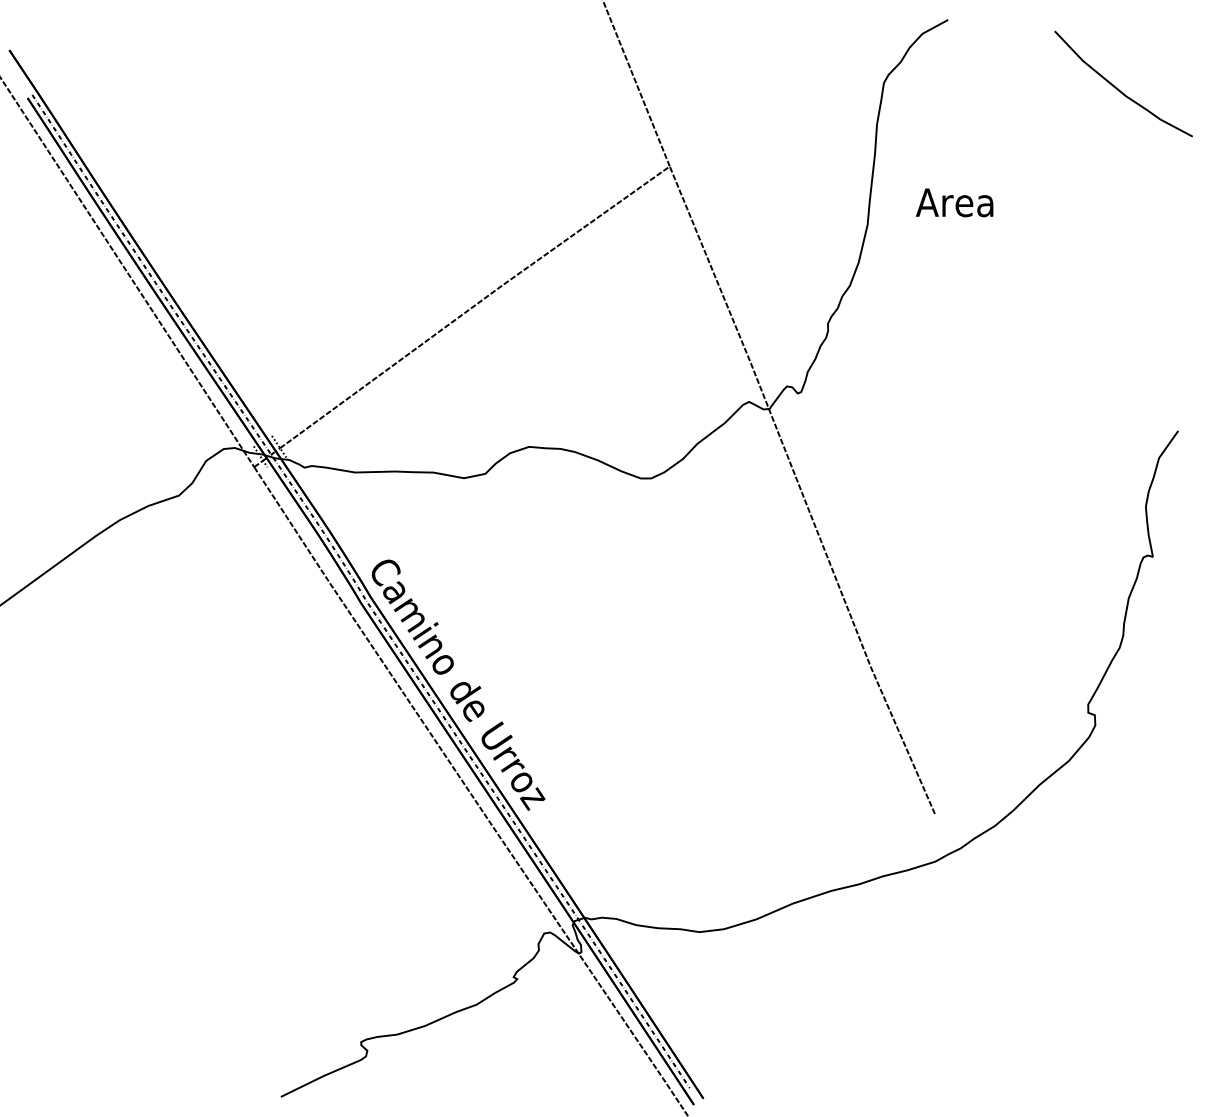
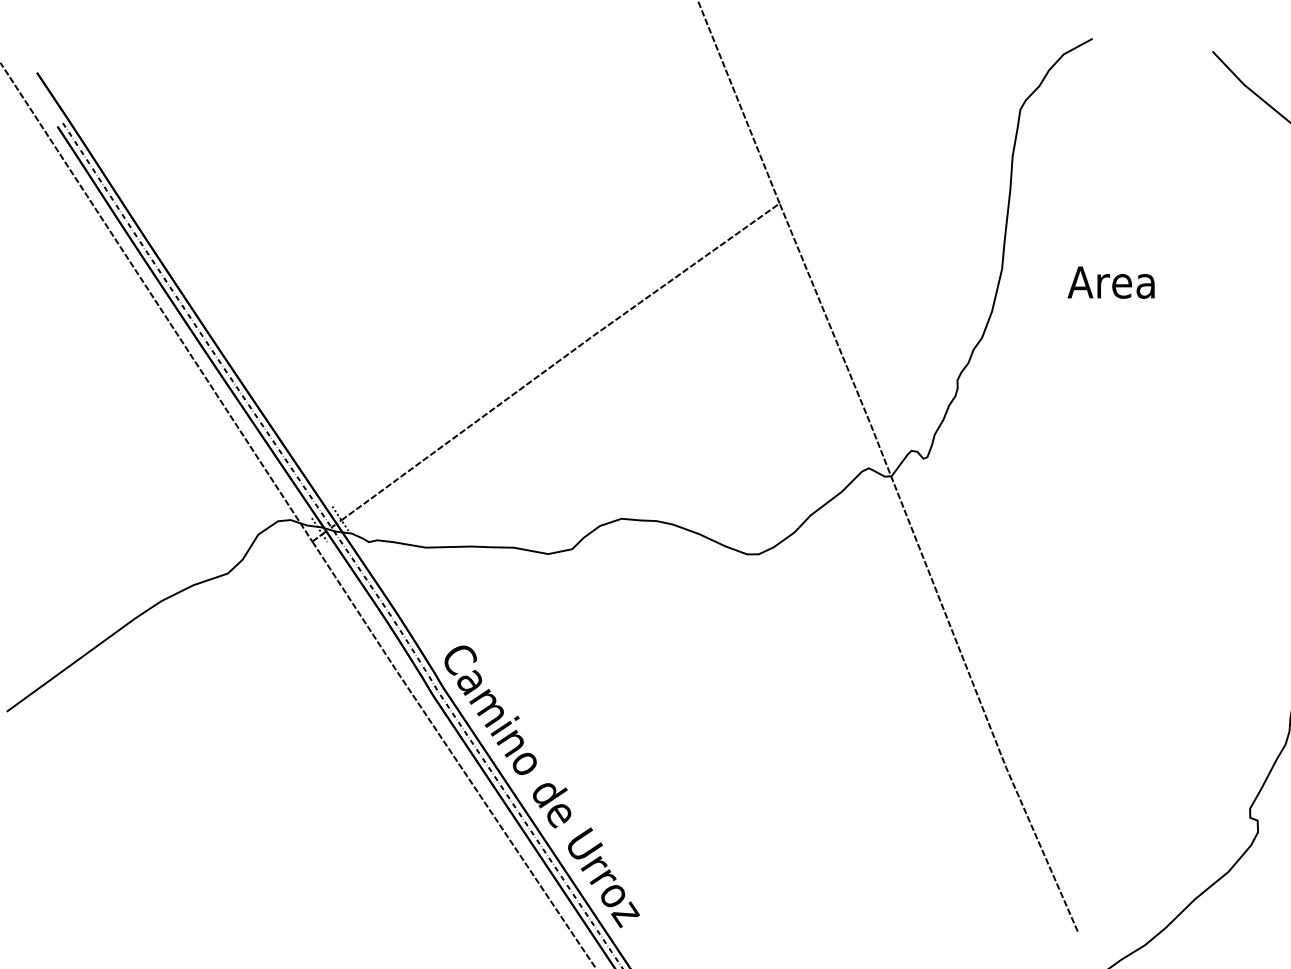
text: (954, 202) -> (1111, 282), moved

